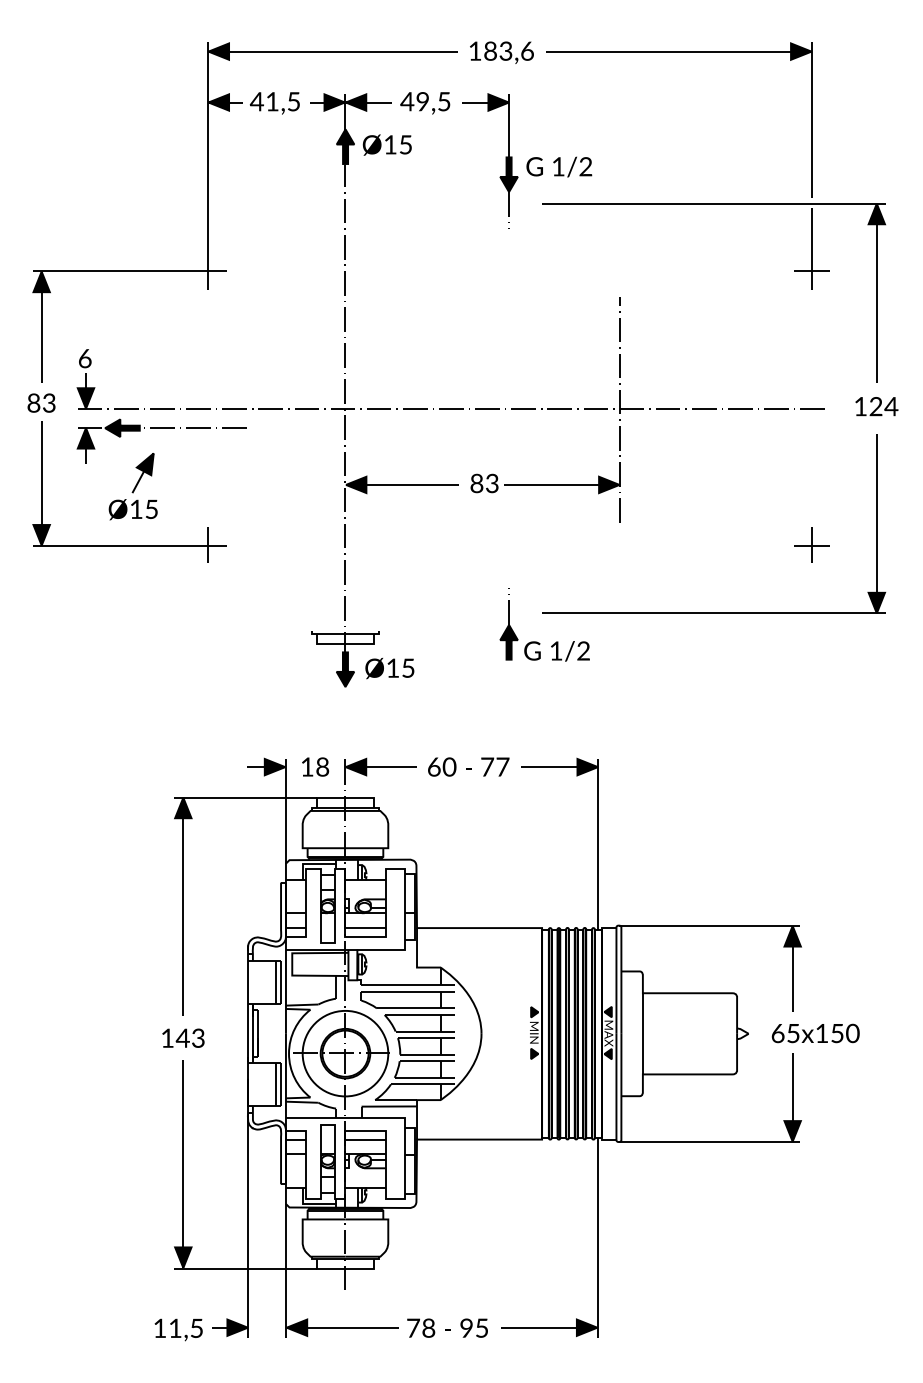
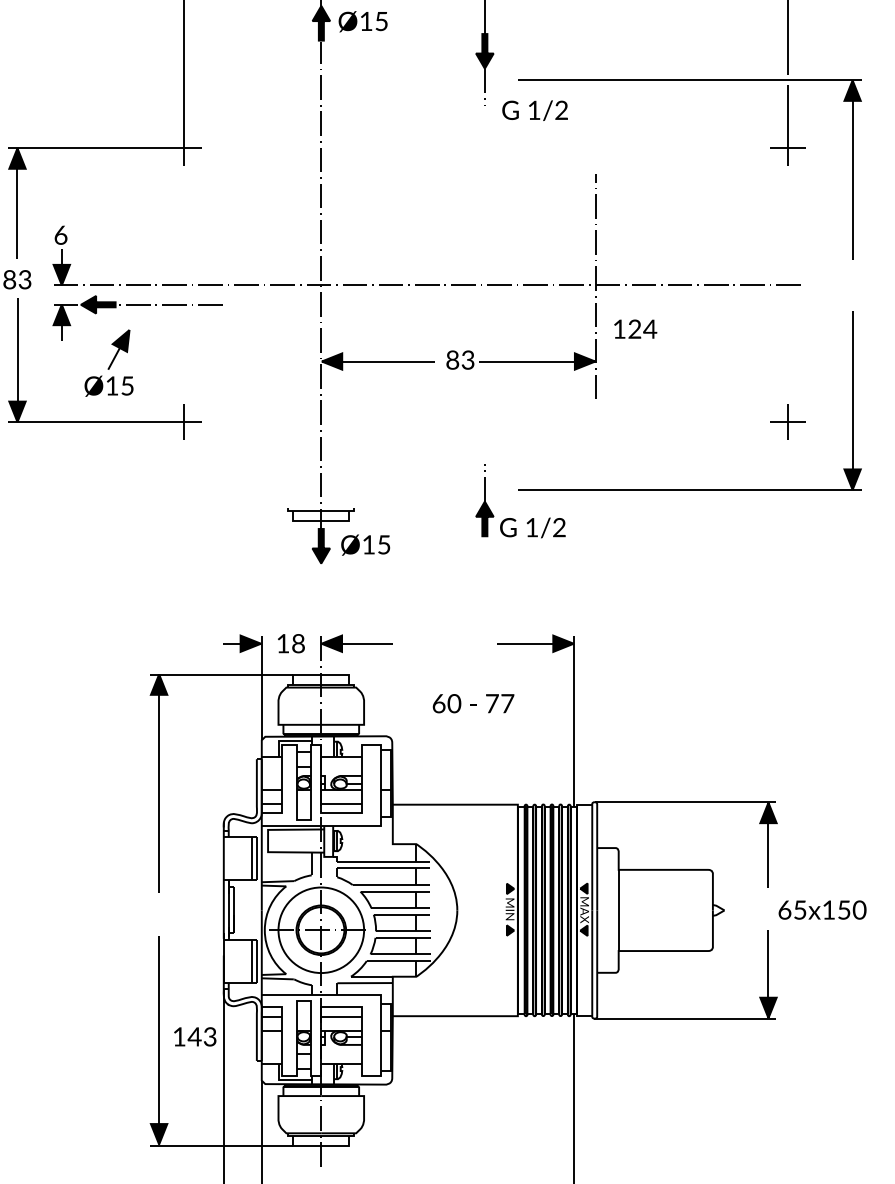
text: (559, 166) -> (535, 110), moved
text: (876, 406) -> (635, 329), moved
text: (468, 766) -> (473, 703), moved
text: (815, 1033) -> (822, 910), moved
text: (183, 1037) -> (195, 1036), moved

